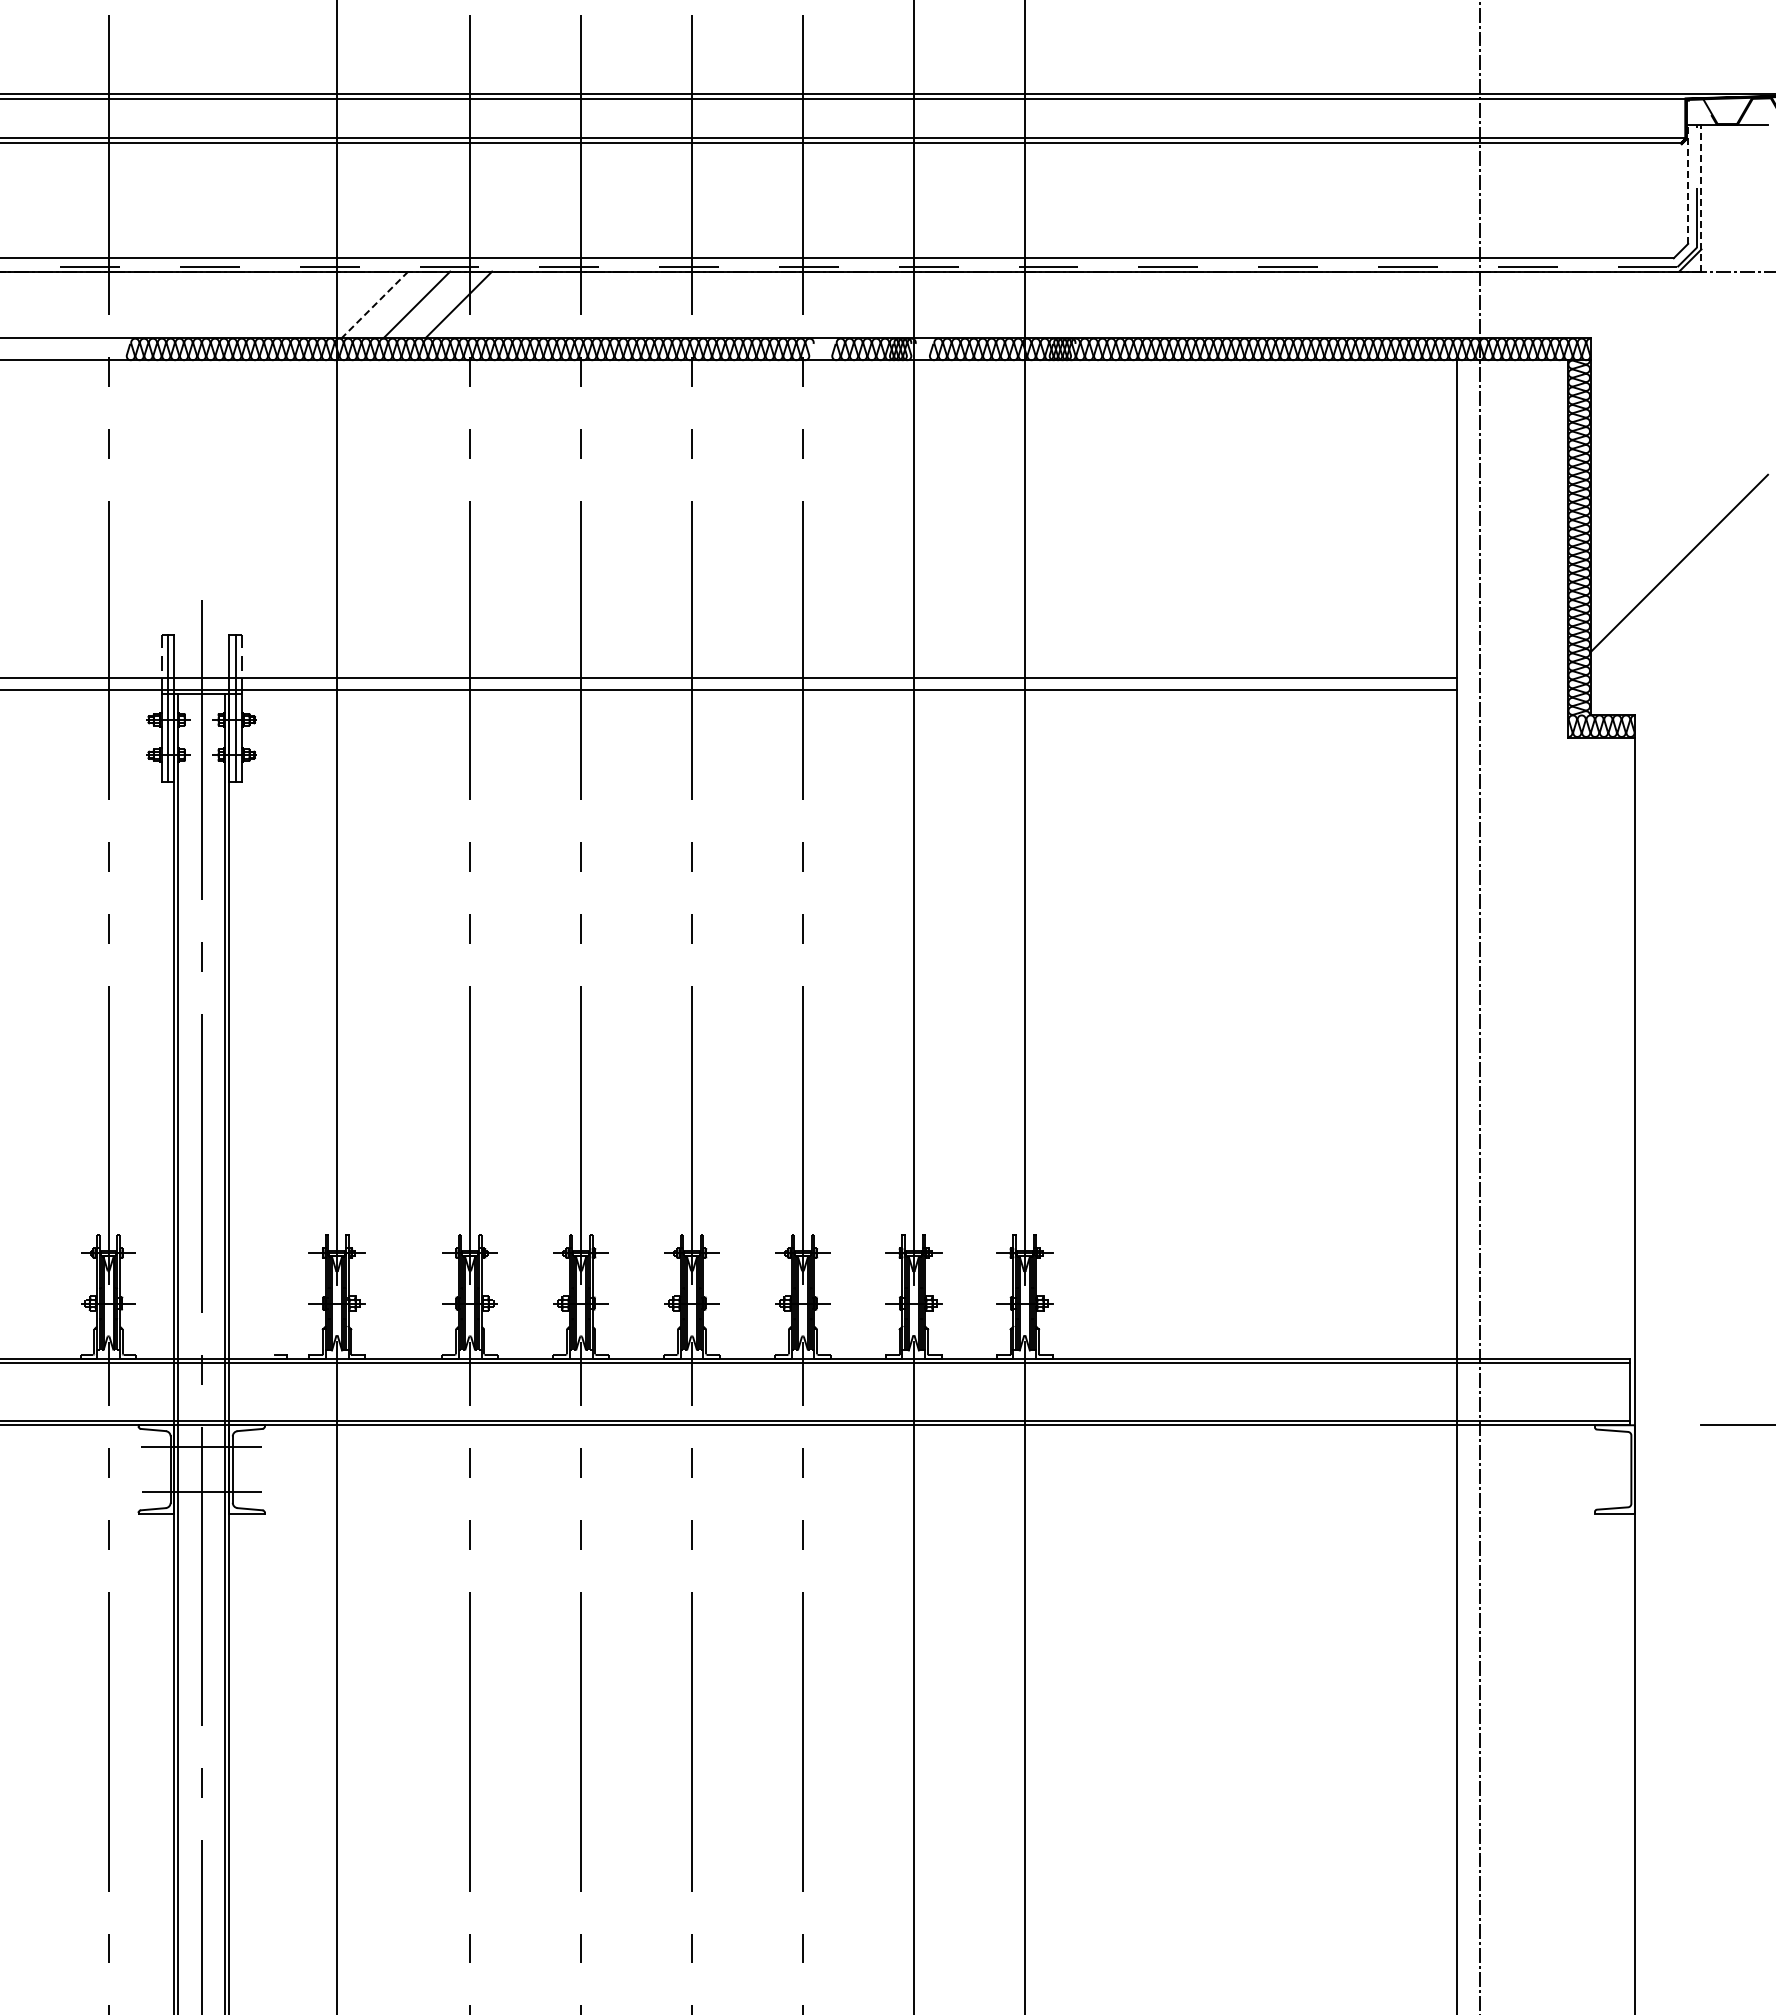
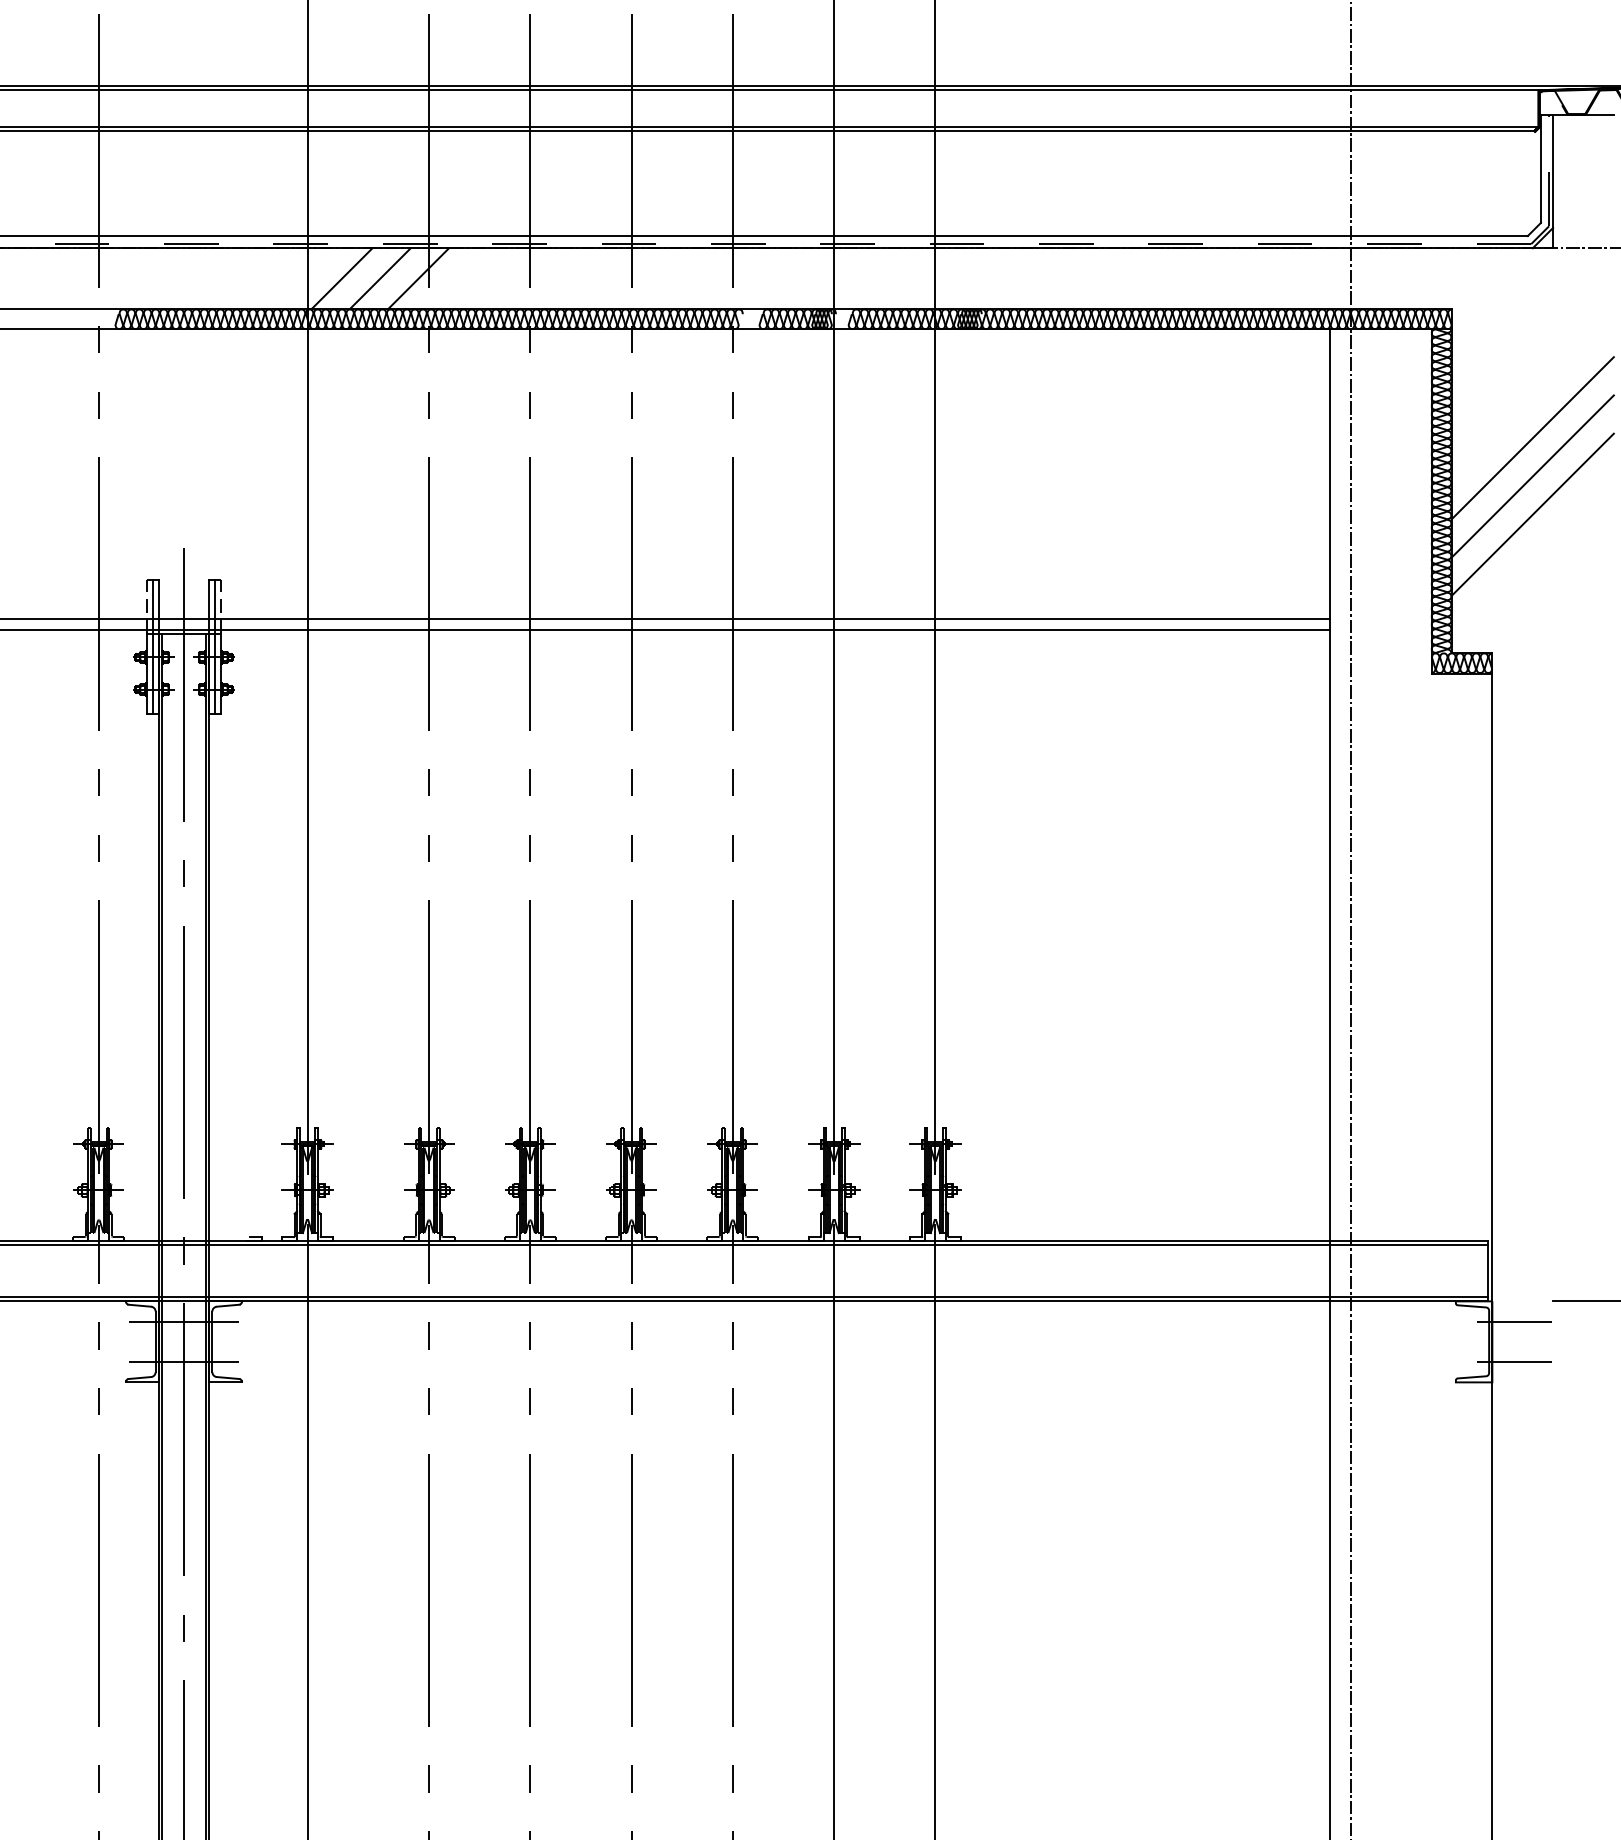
line: (1688, 184) -> (1541, 168), dashed -> solid
line: (1701, 197) -> (1553, 180), dashed -> solid
line: (374, 305) -> (341, 279), dashed -> solid
line: (1679, 479) -> (1533, 437), added
line: (1679, 521) -> (1533, 476), added
line: (1658, 1447) -> (1513, 1321), added
line: (1658, 1491) -> (1513, 1361), added

